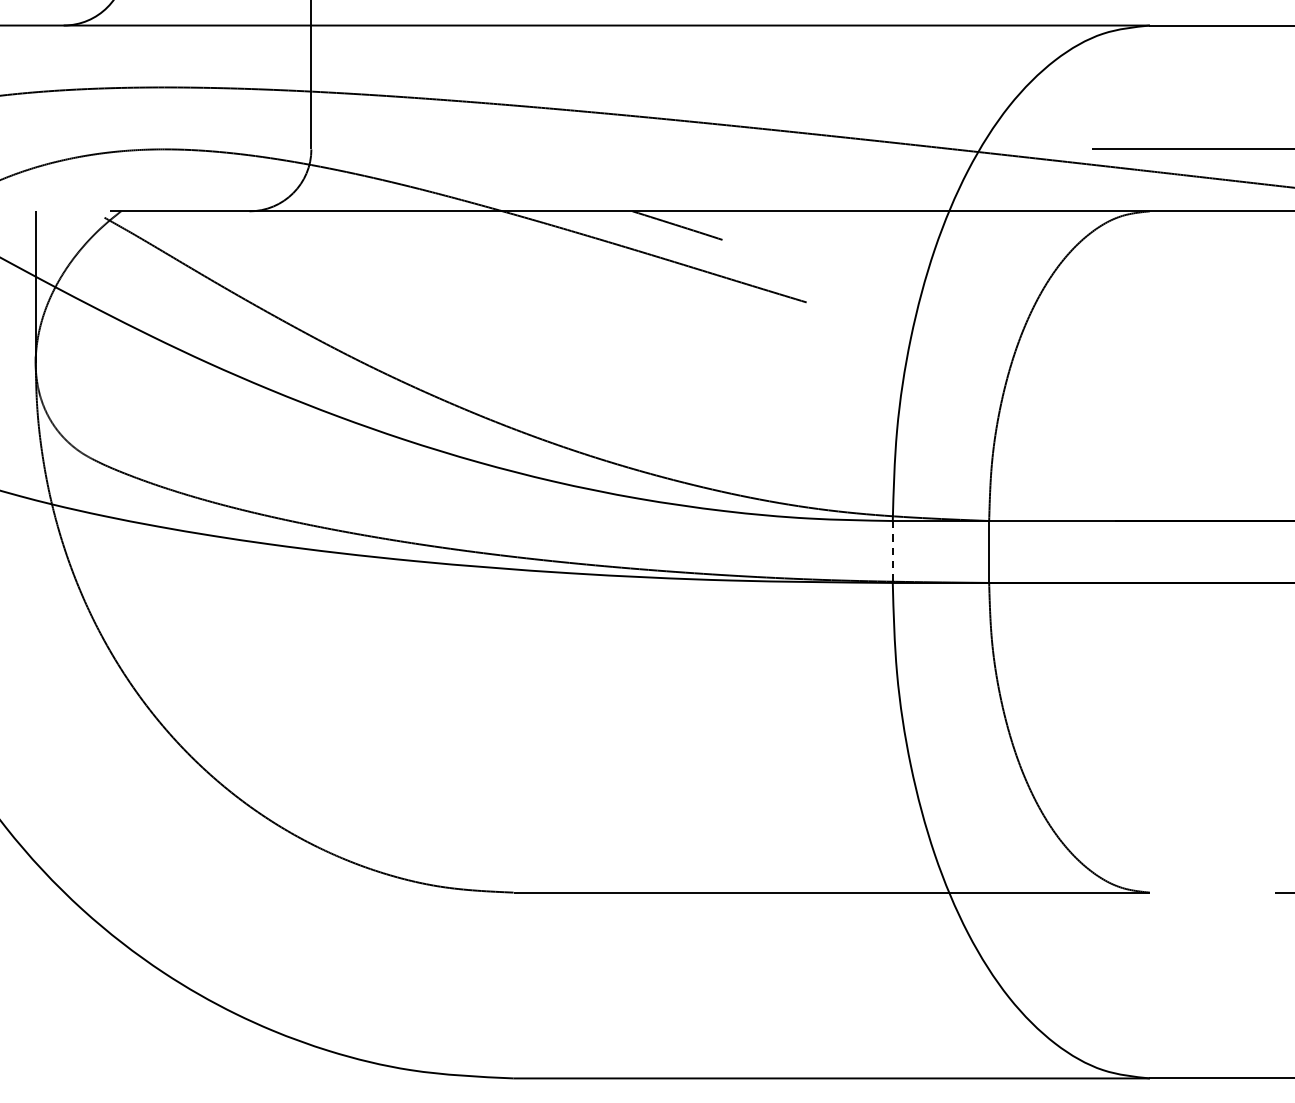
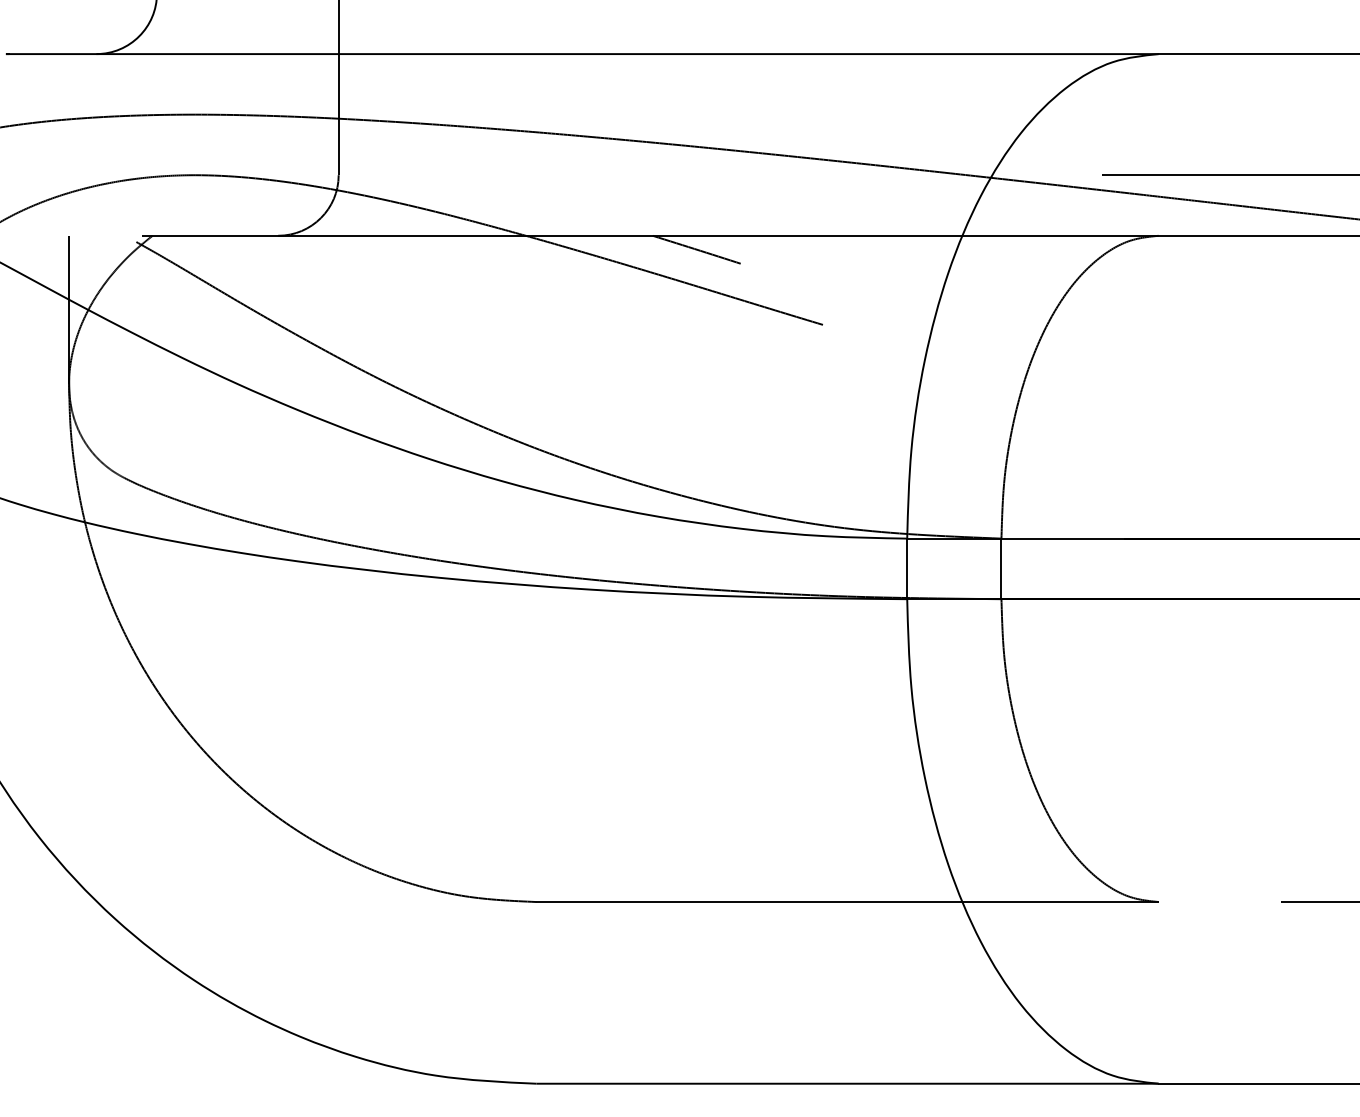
line: (893, 552) -> (907, 569), dashed -> solid

